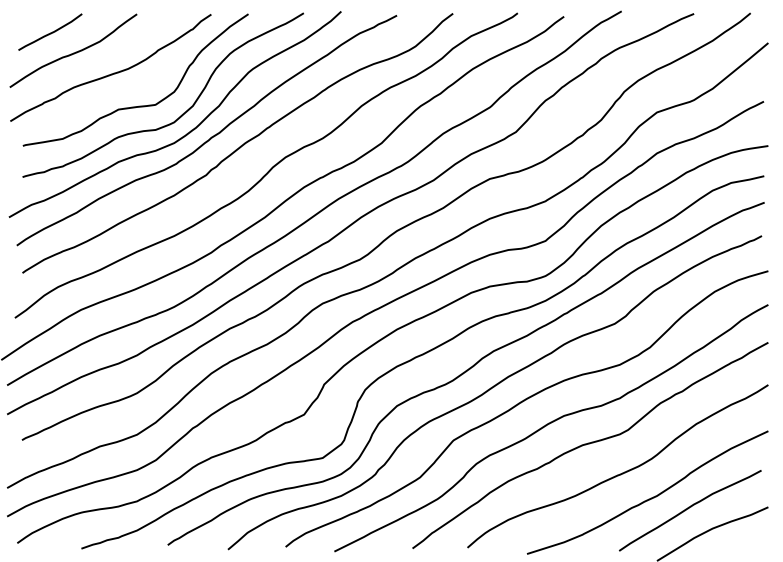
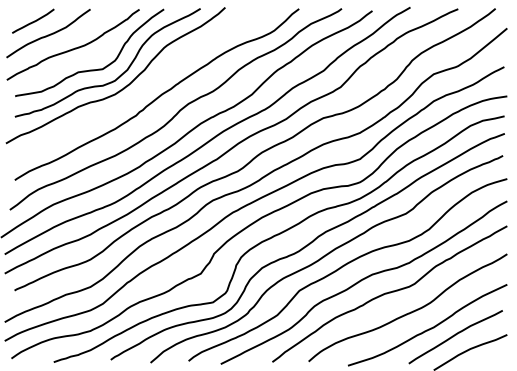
curve: (209, 137) -> (138, 90), removed

